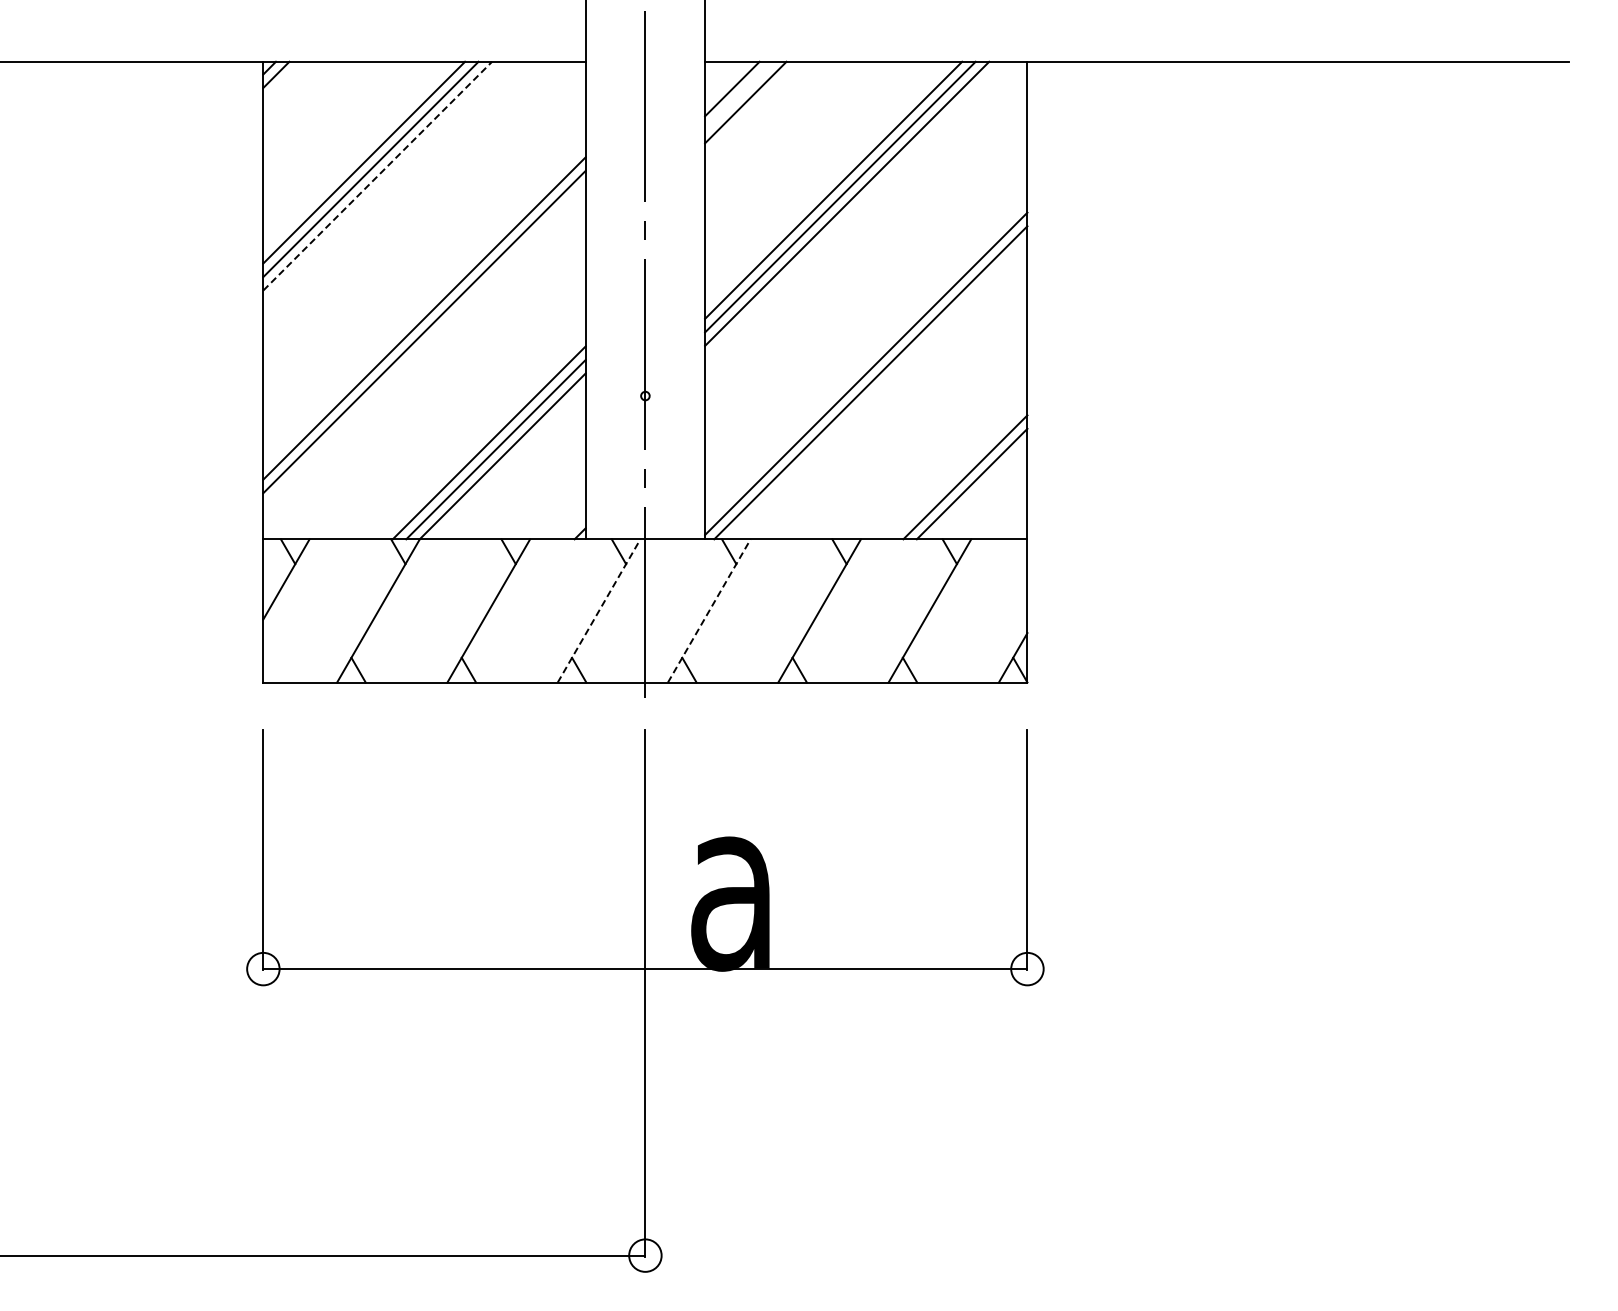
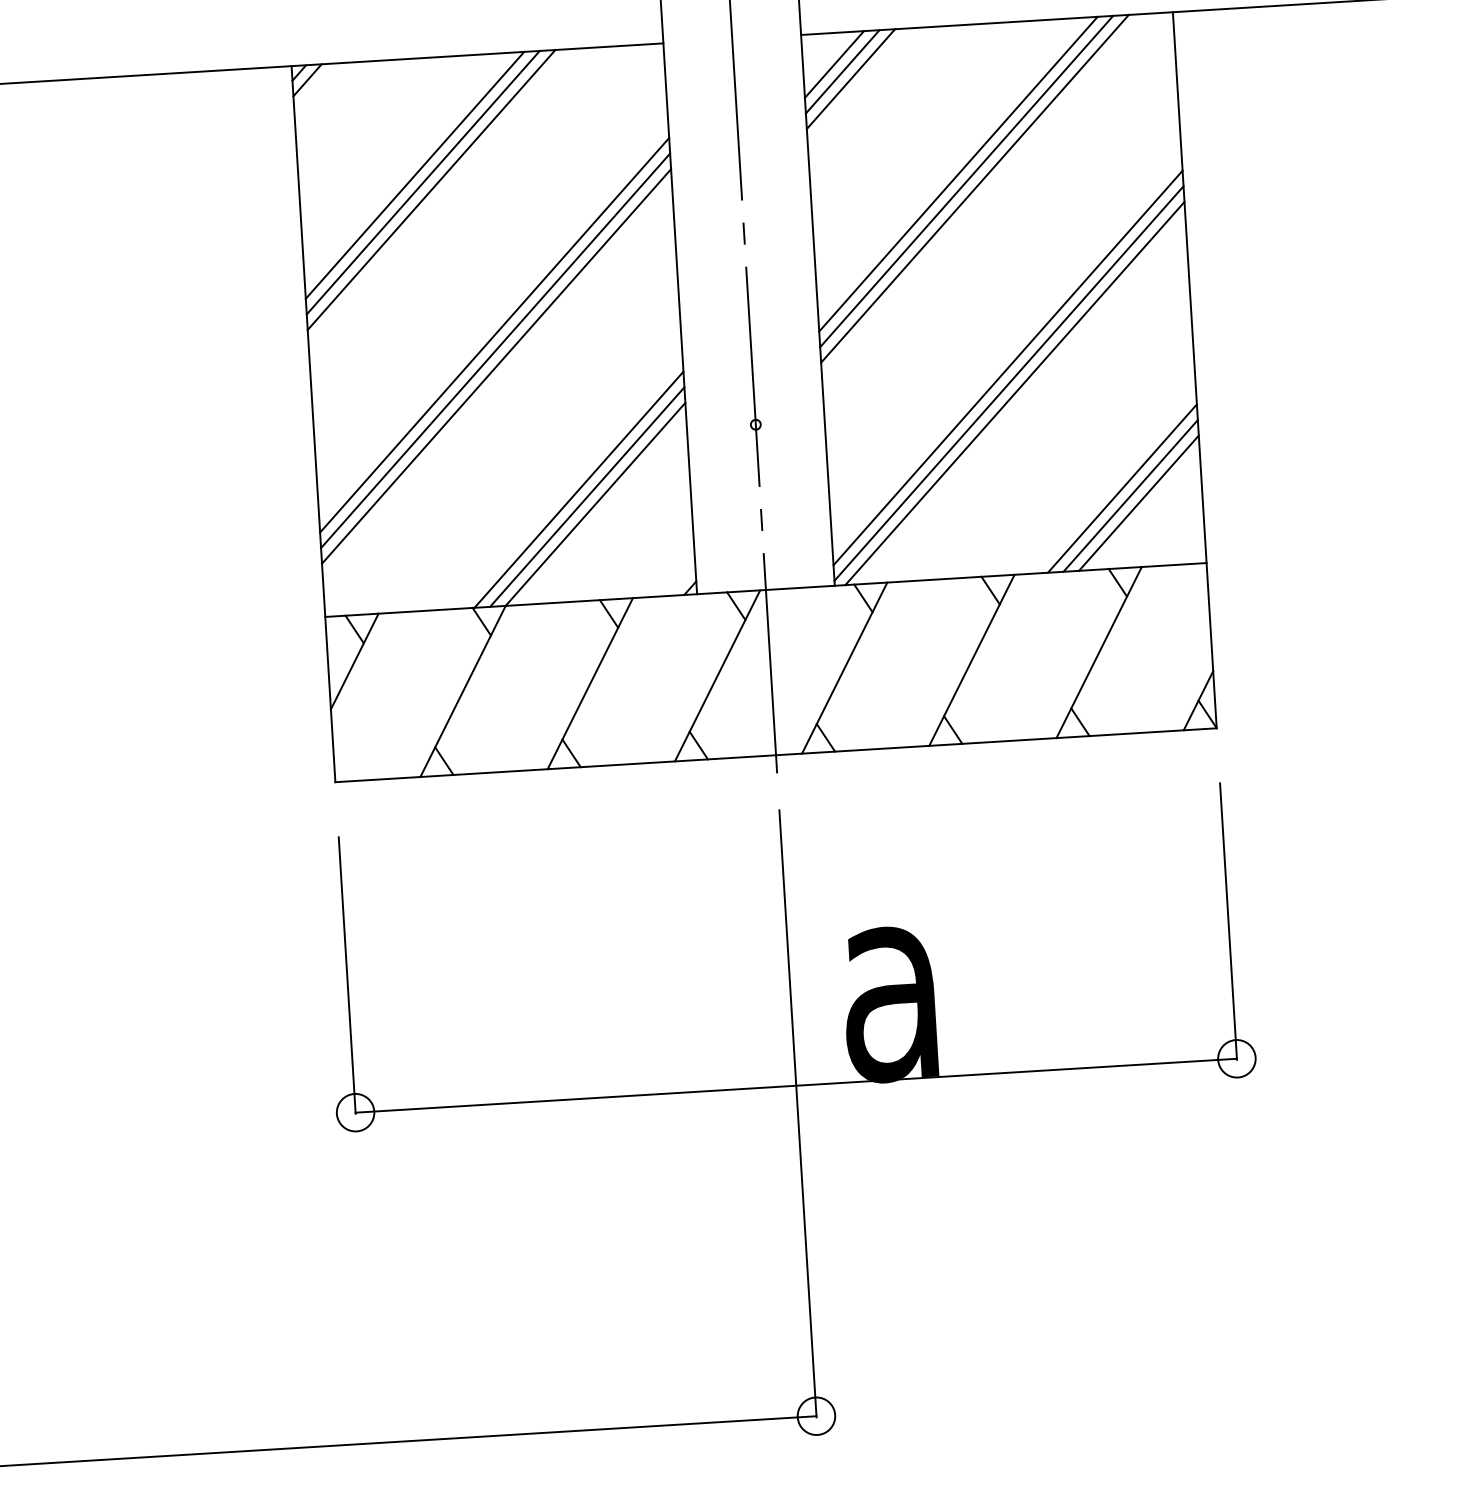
line: (739, 95) -> (843, 71), added
line: (377, 176) -> (431, 190), dashed -> solid
line: (424, 304) -> (494, 334), added
line: (866, 360) -> (1008, 368), added
line: (958, 470) -> (1122, 488), added
line: (599, 610) -> (718, 675), dashed -> solid
line: (709, 610) -> (844, 667), dashed -> solid

